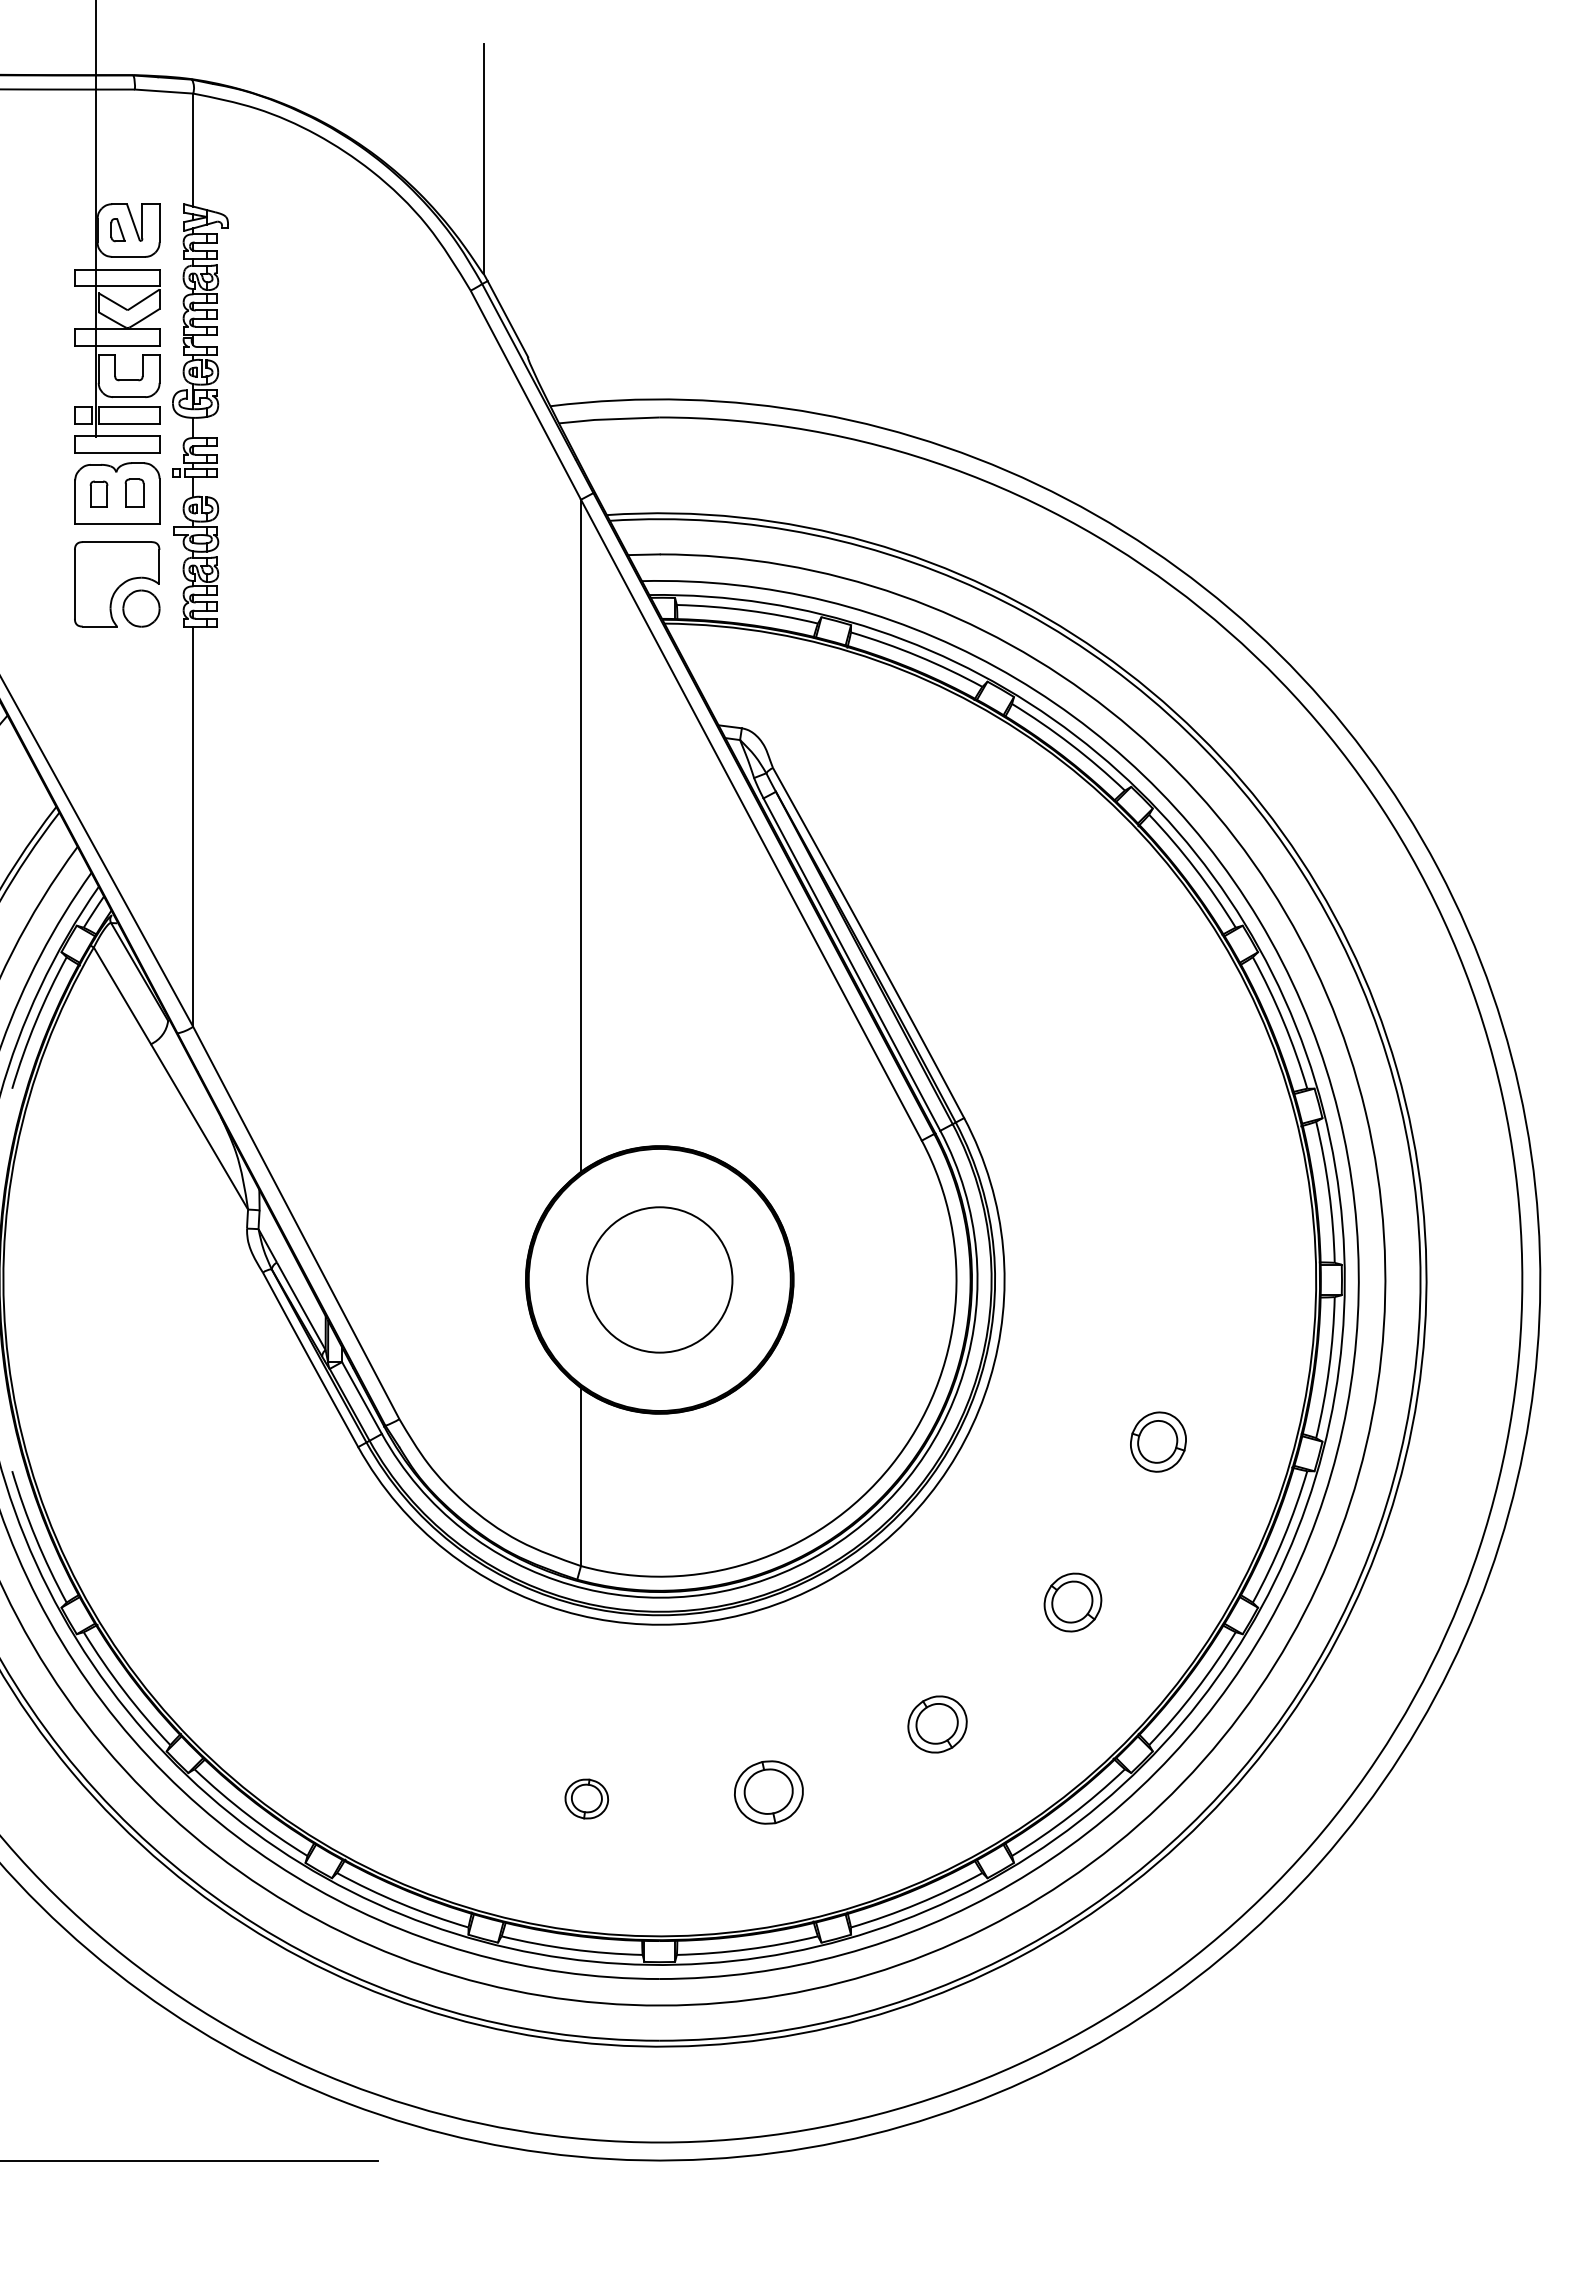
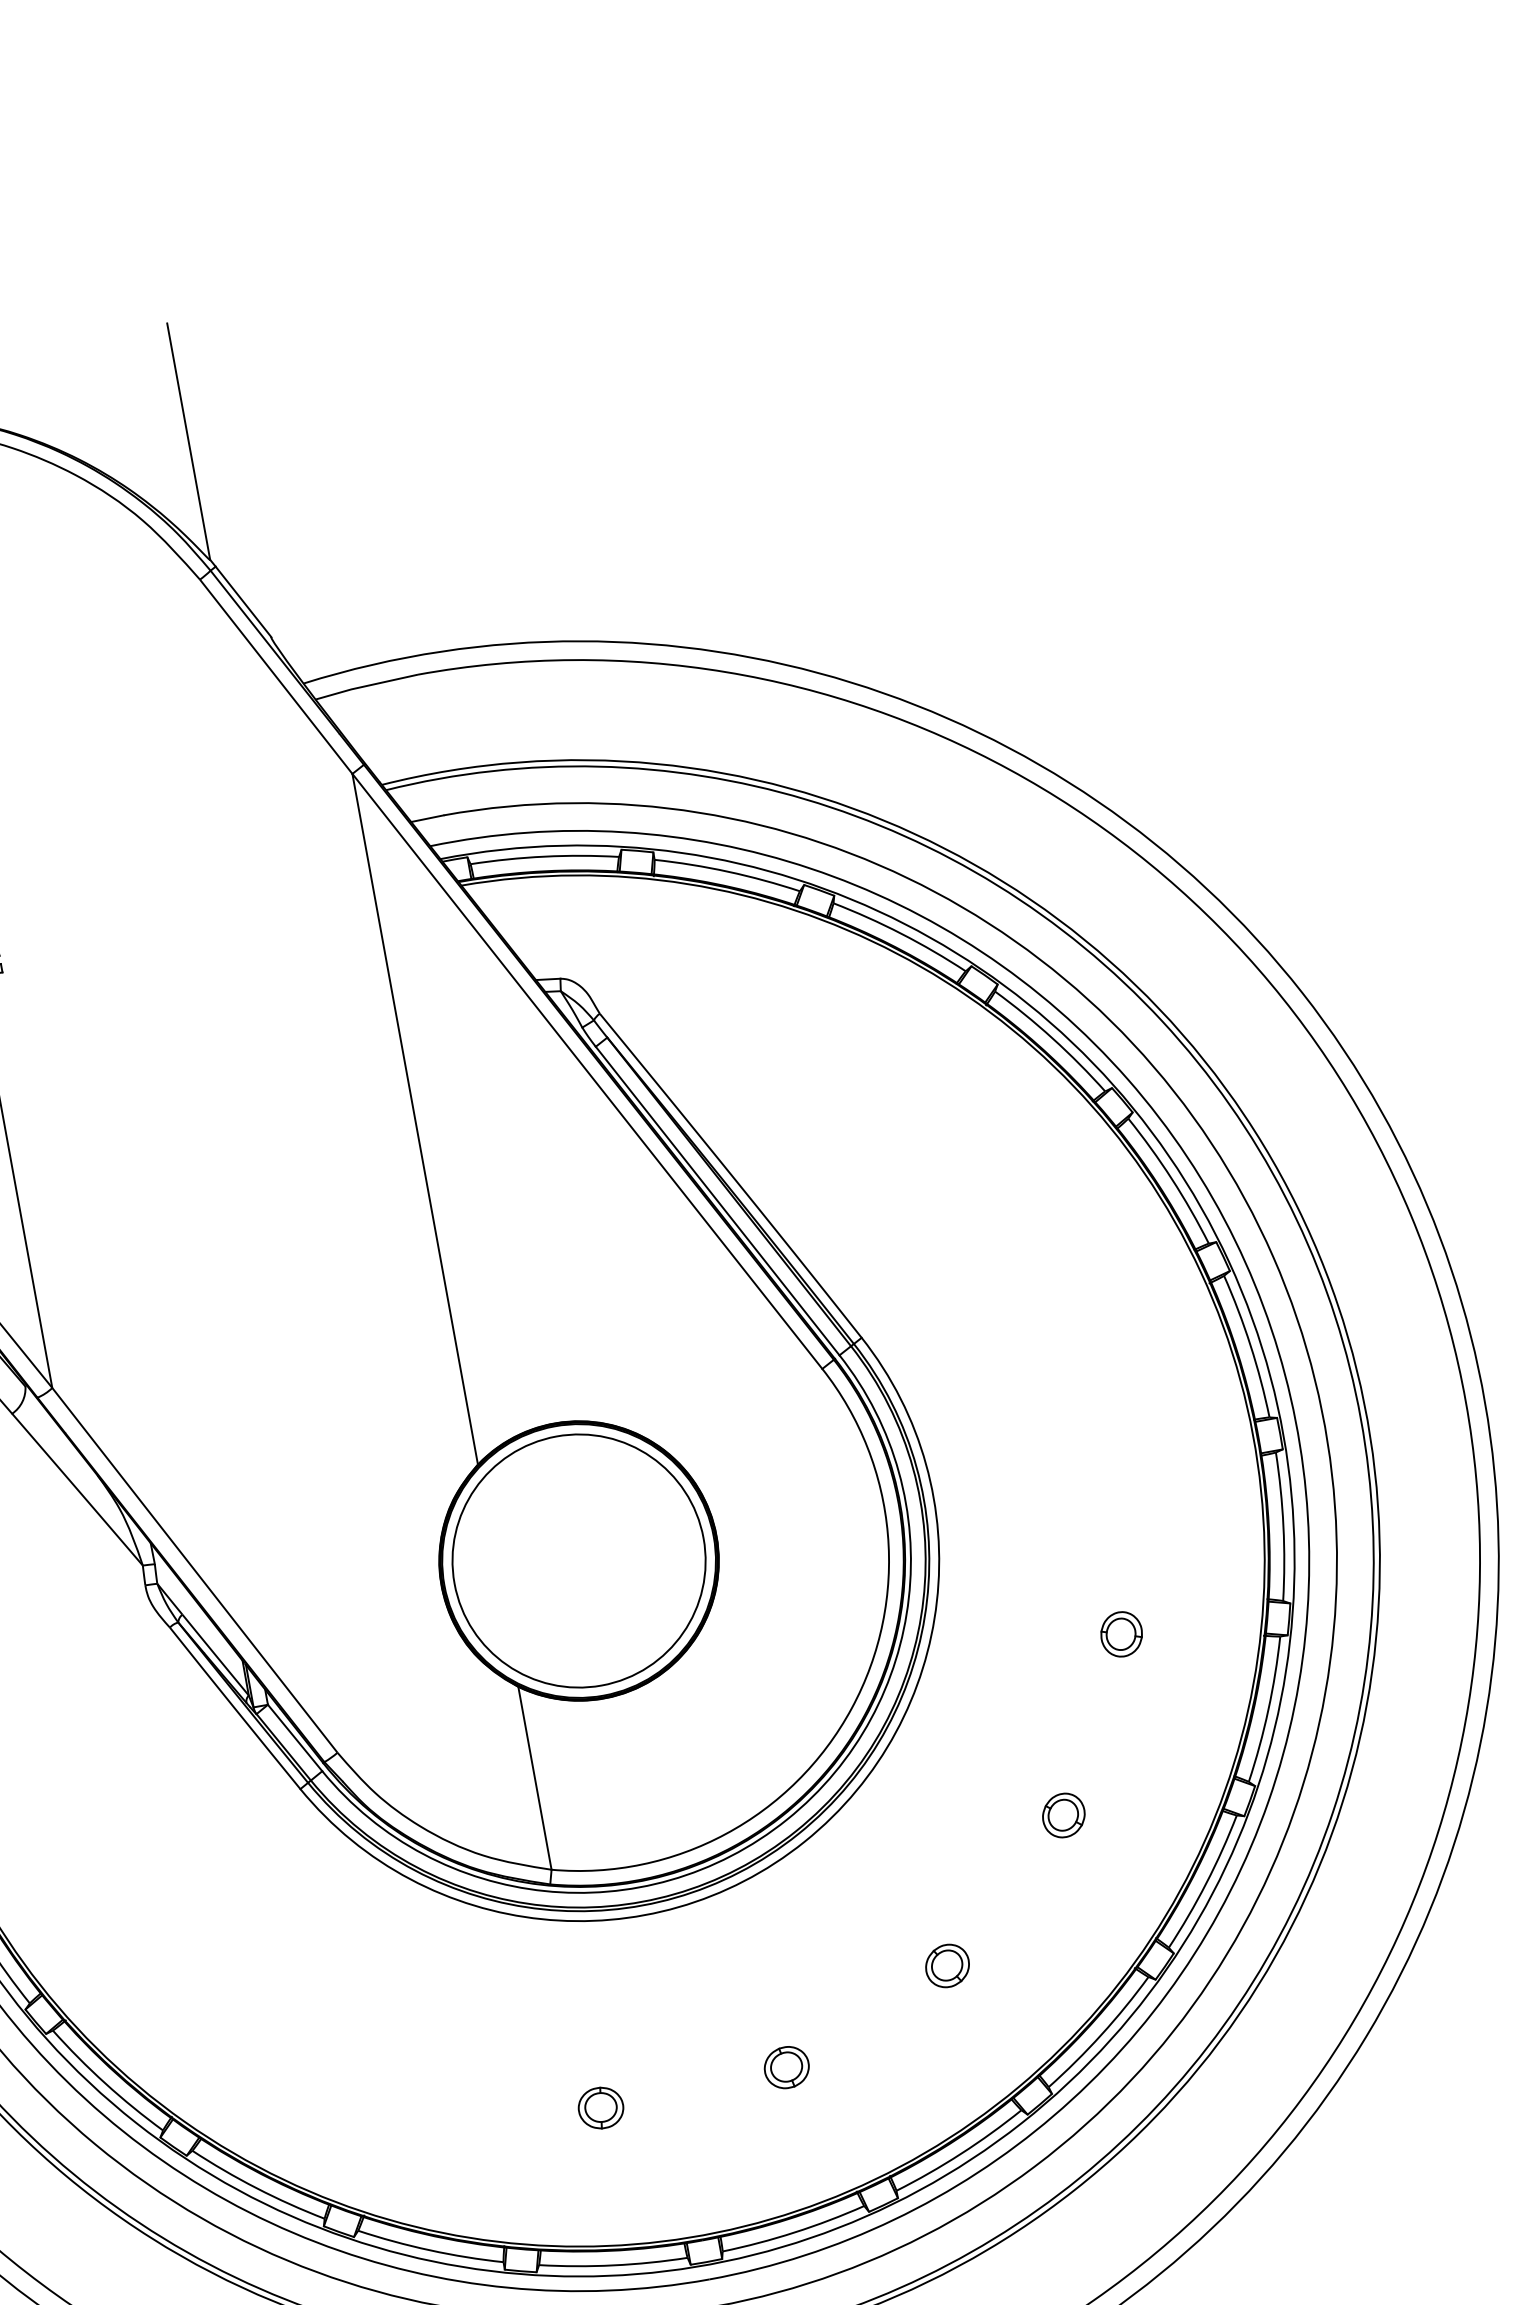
circle: (659, 1279) -> (578, 1560), size x1.67
part: (1157, 1441) -> (1120, 1634), size x0.71
part: (1072, 1602) -> (1063, 1815), size x0.71
part: (937, 1724) -> (947, 1965), size x0.71
part: (768, 1792) -> (786, 2067), size x0.62

